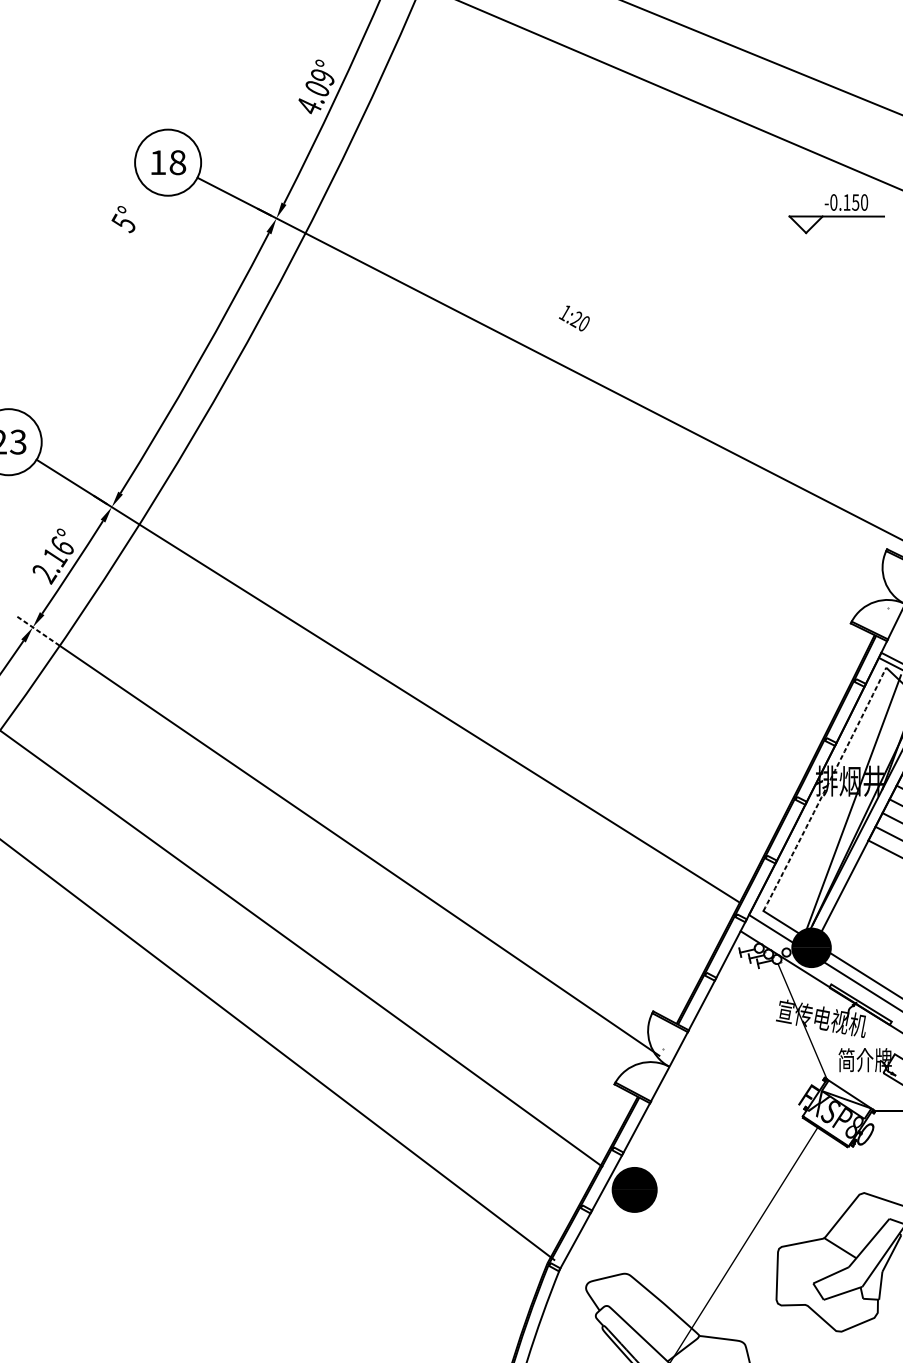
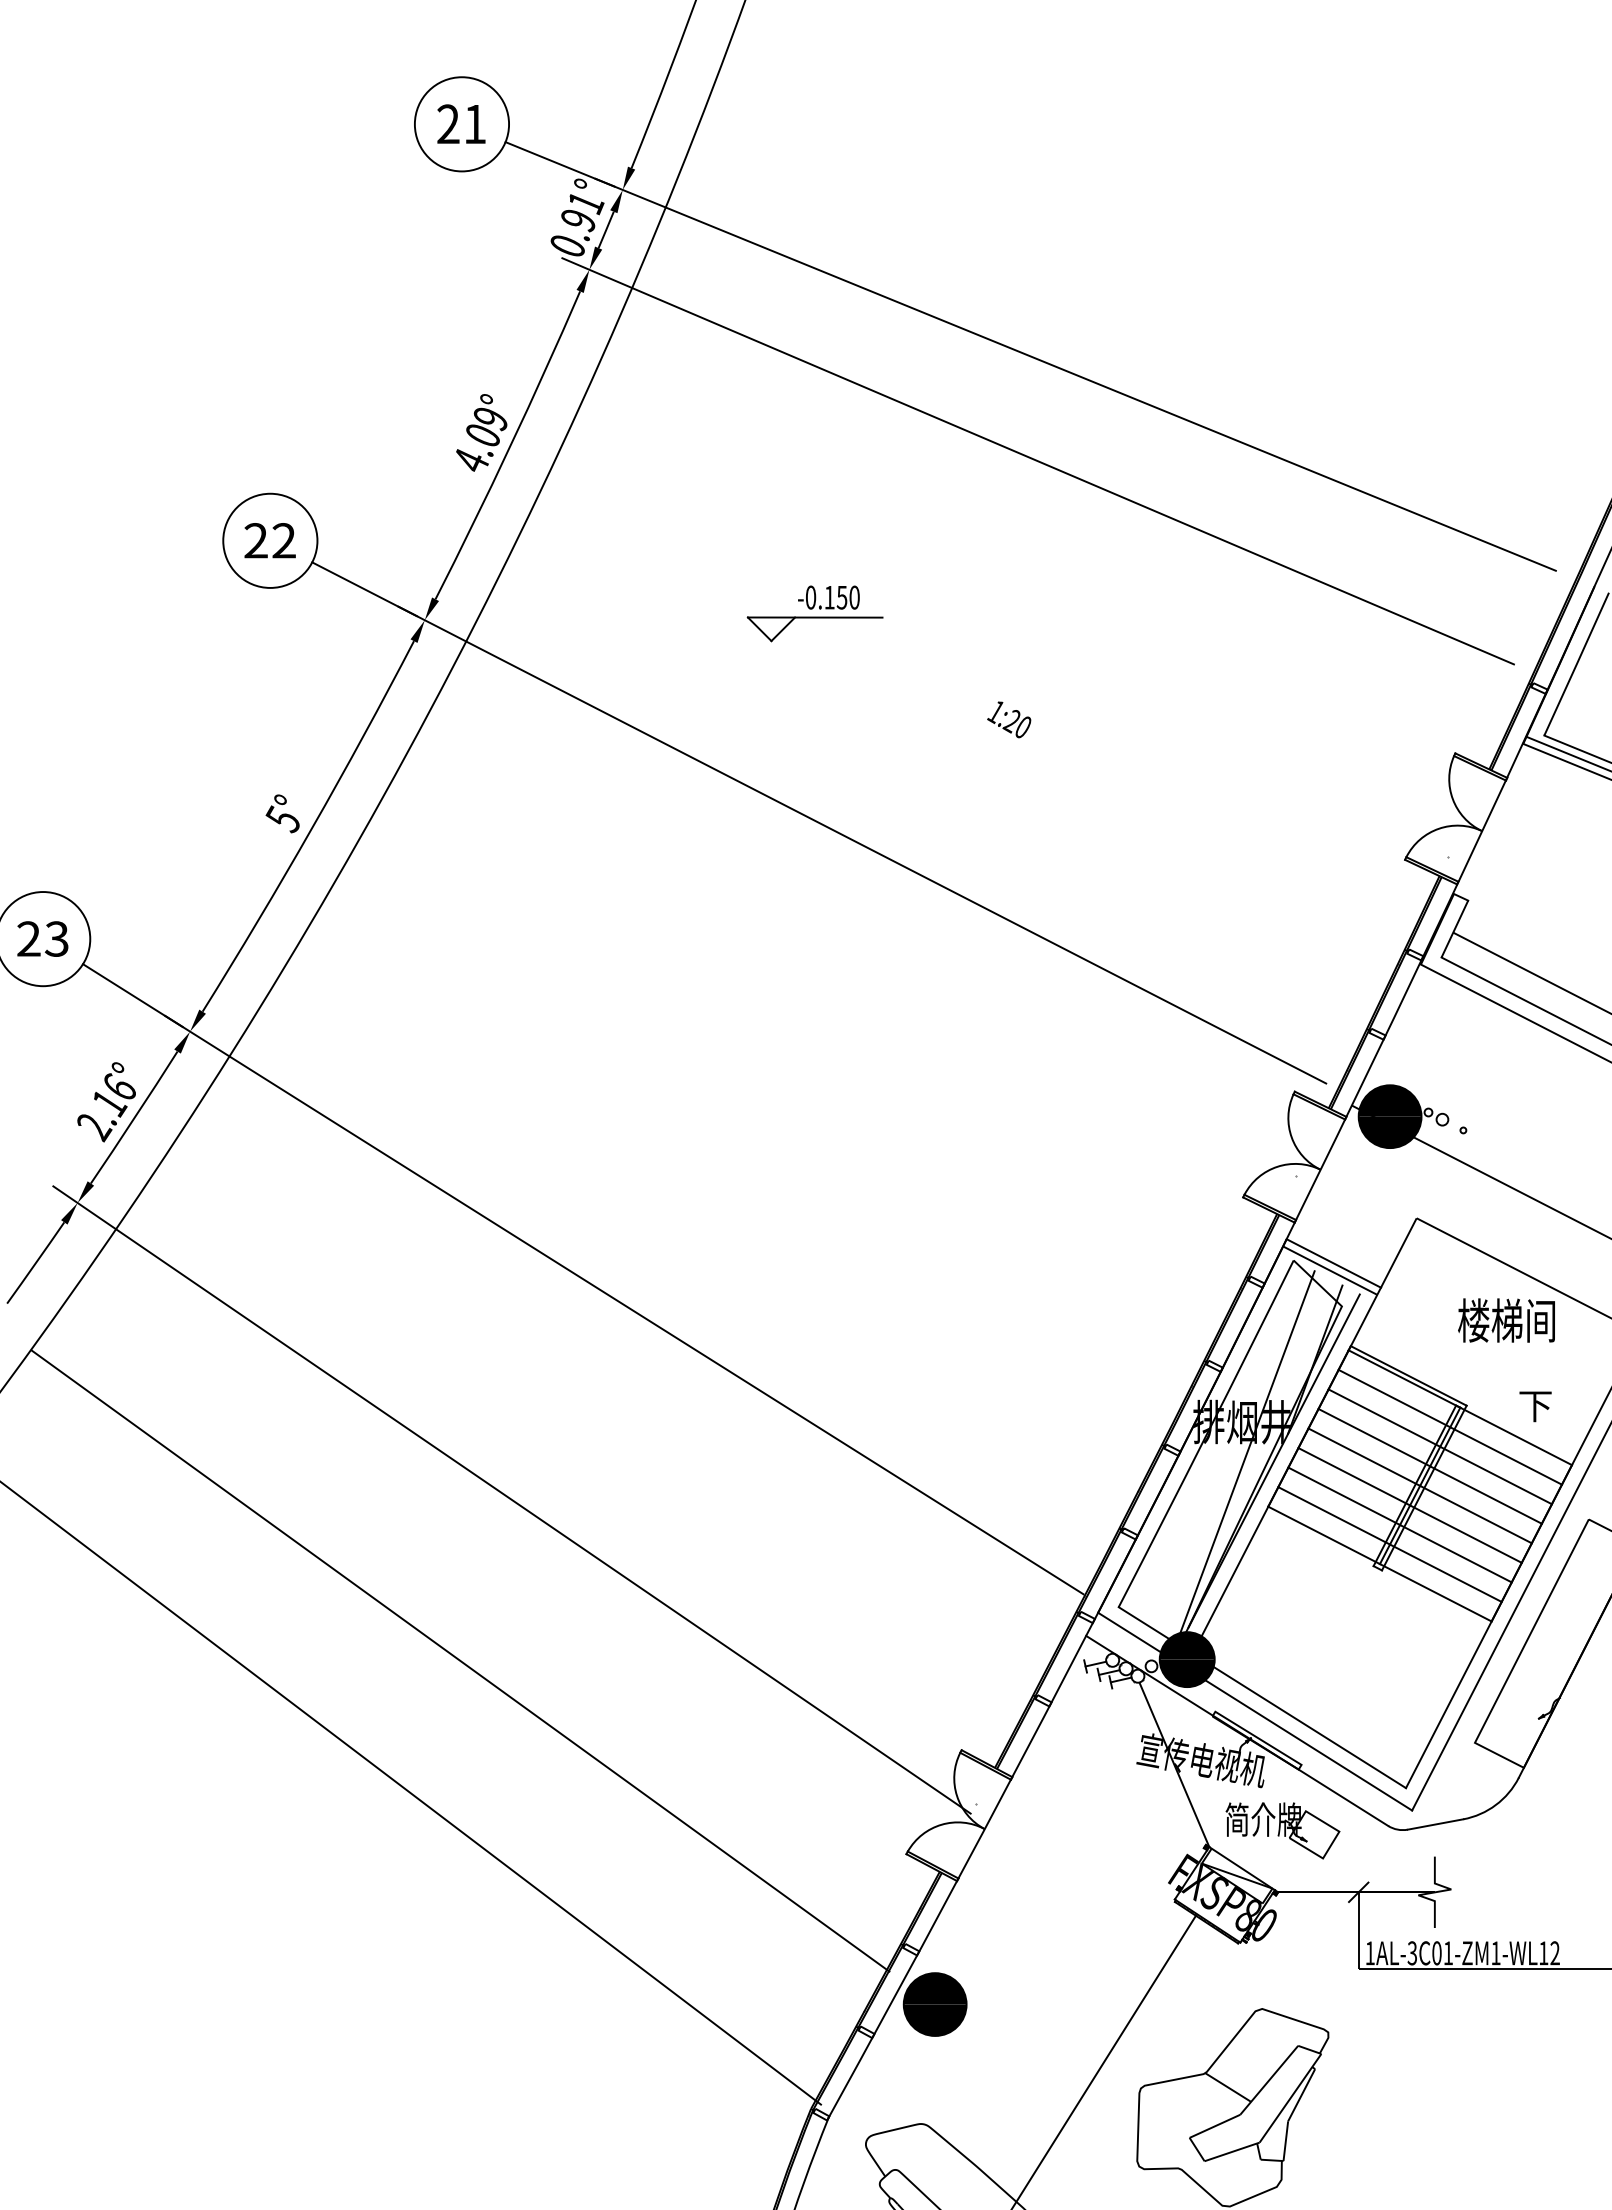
text: (167, 162) -> (269, 540), 18 -> 22
part: (836, 213) -> (814, 613), moved
text: (123, 219) -> (282, 813), moved
text: (574, 318) -> (1009, 719), moved
line: (37, 630) -> (84, 1207), dashed -> solid
arc: (825, 789) -> (1207, 1434), dashed -> solid

